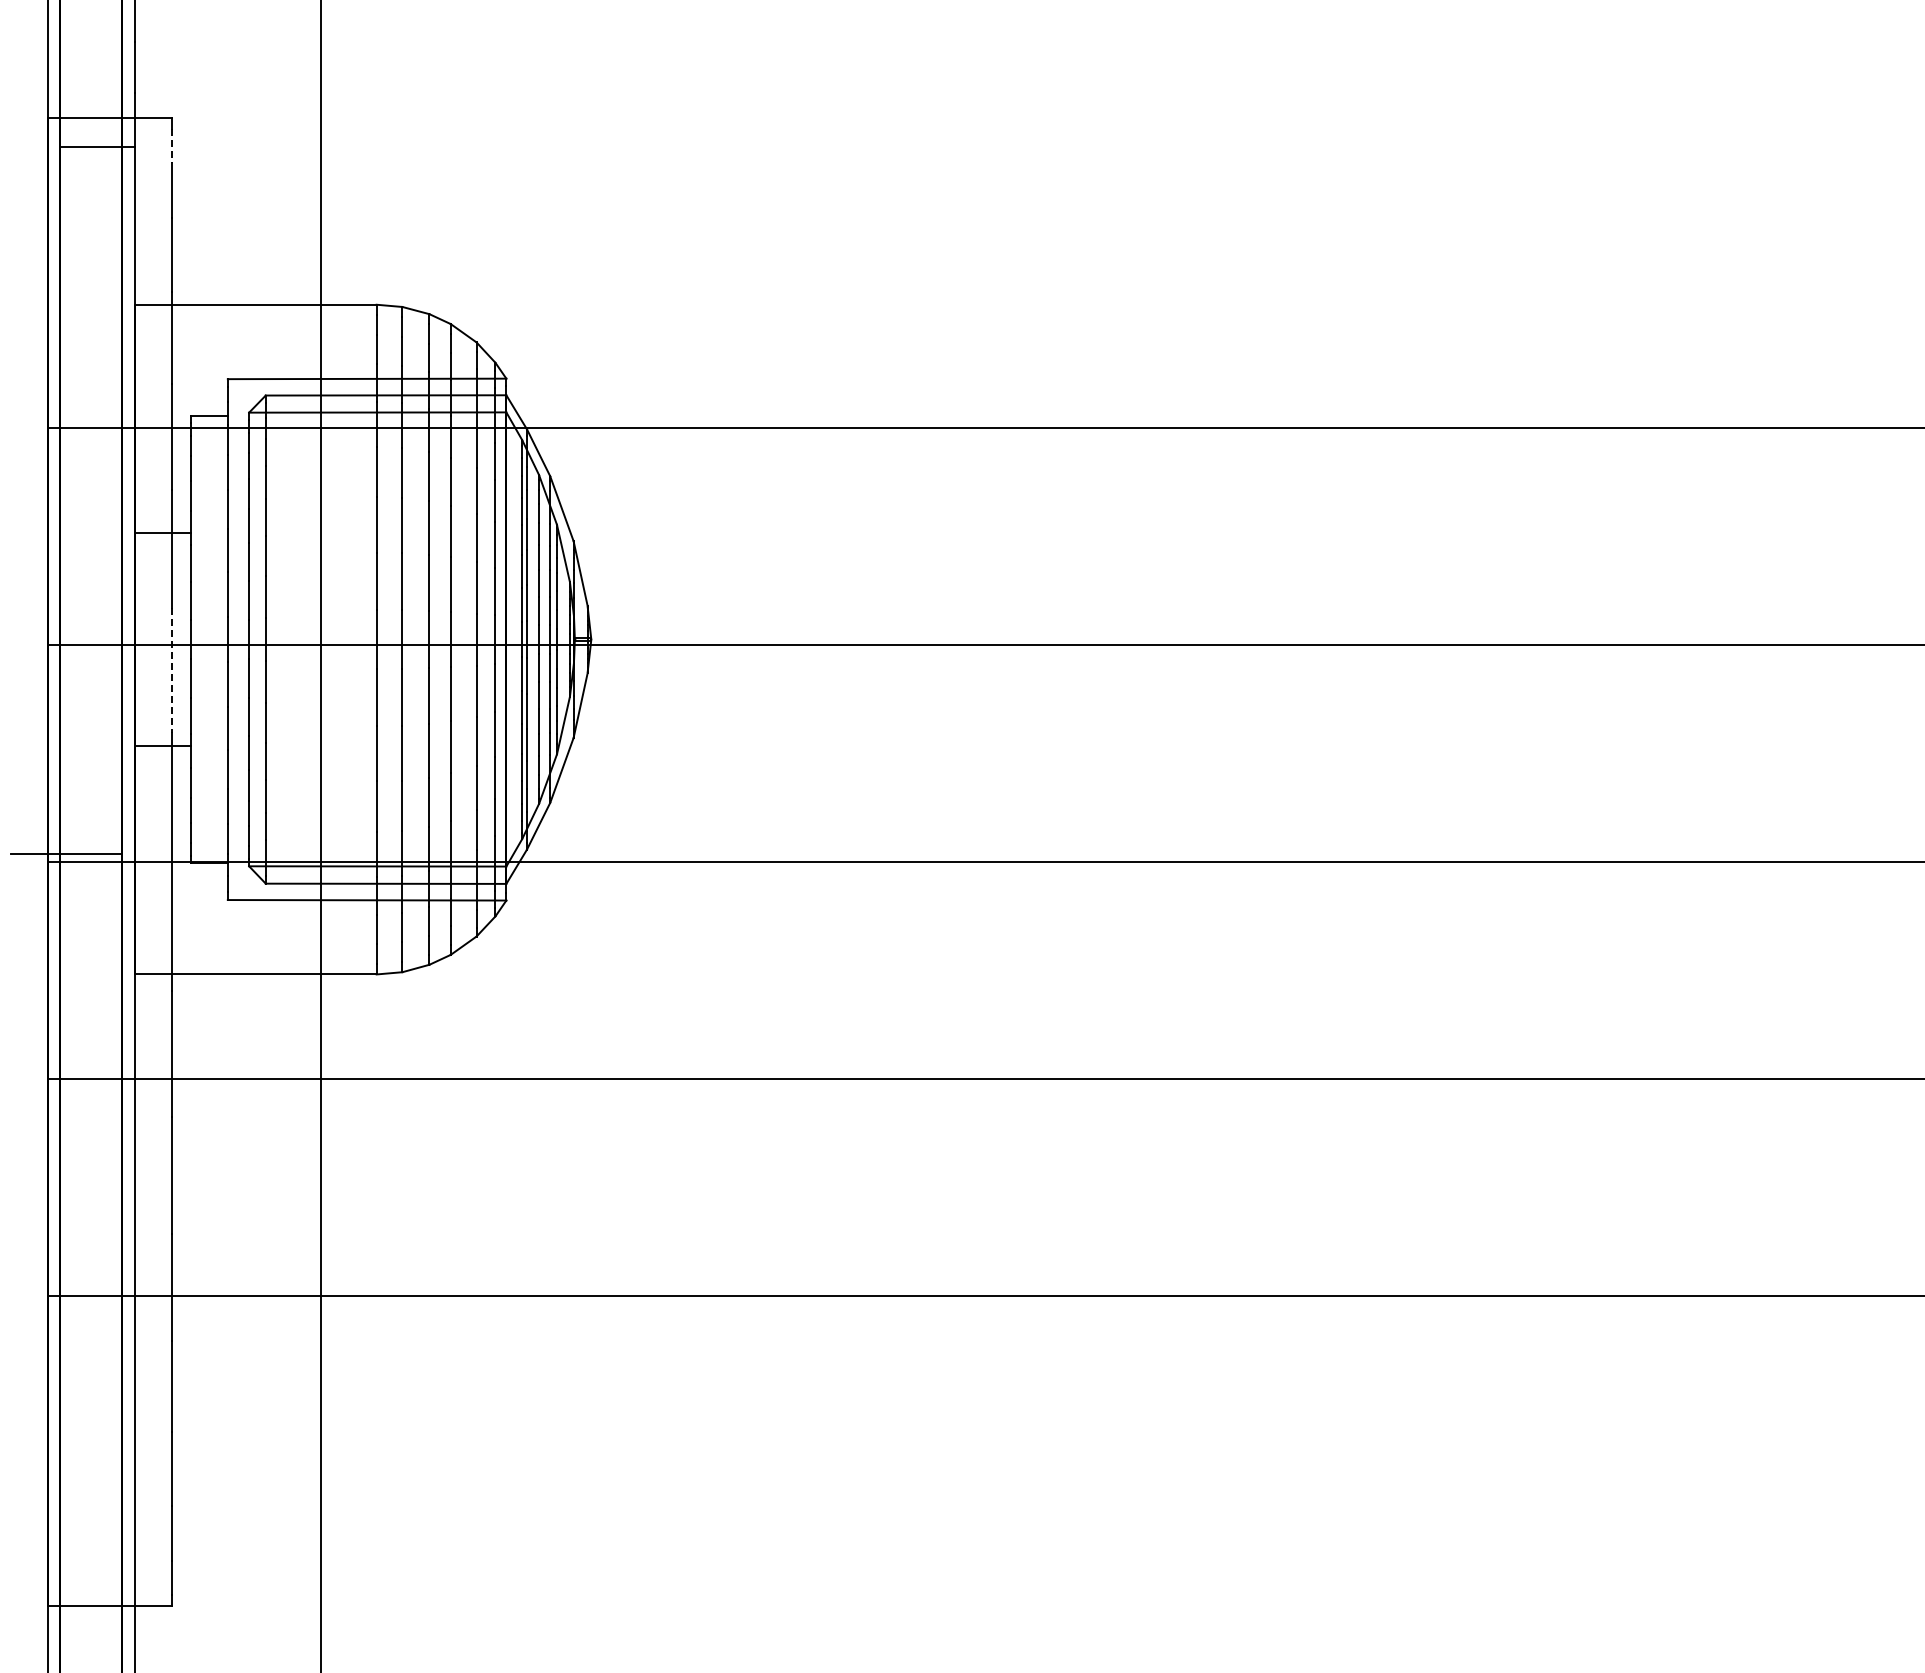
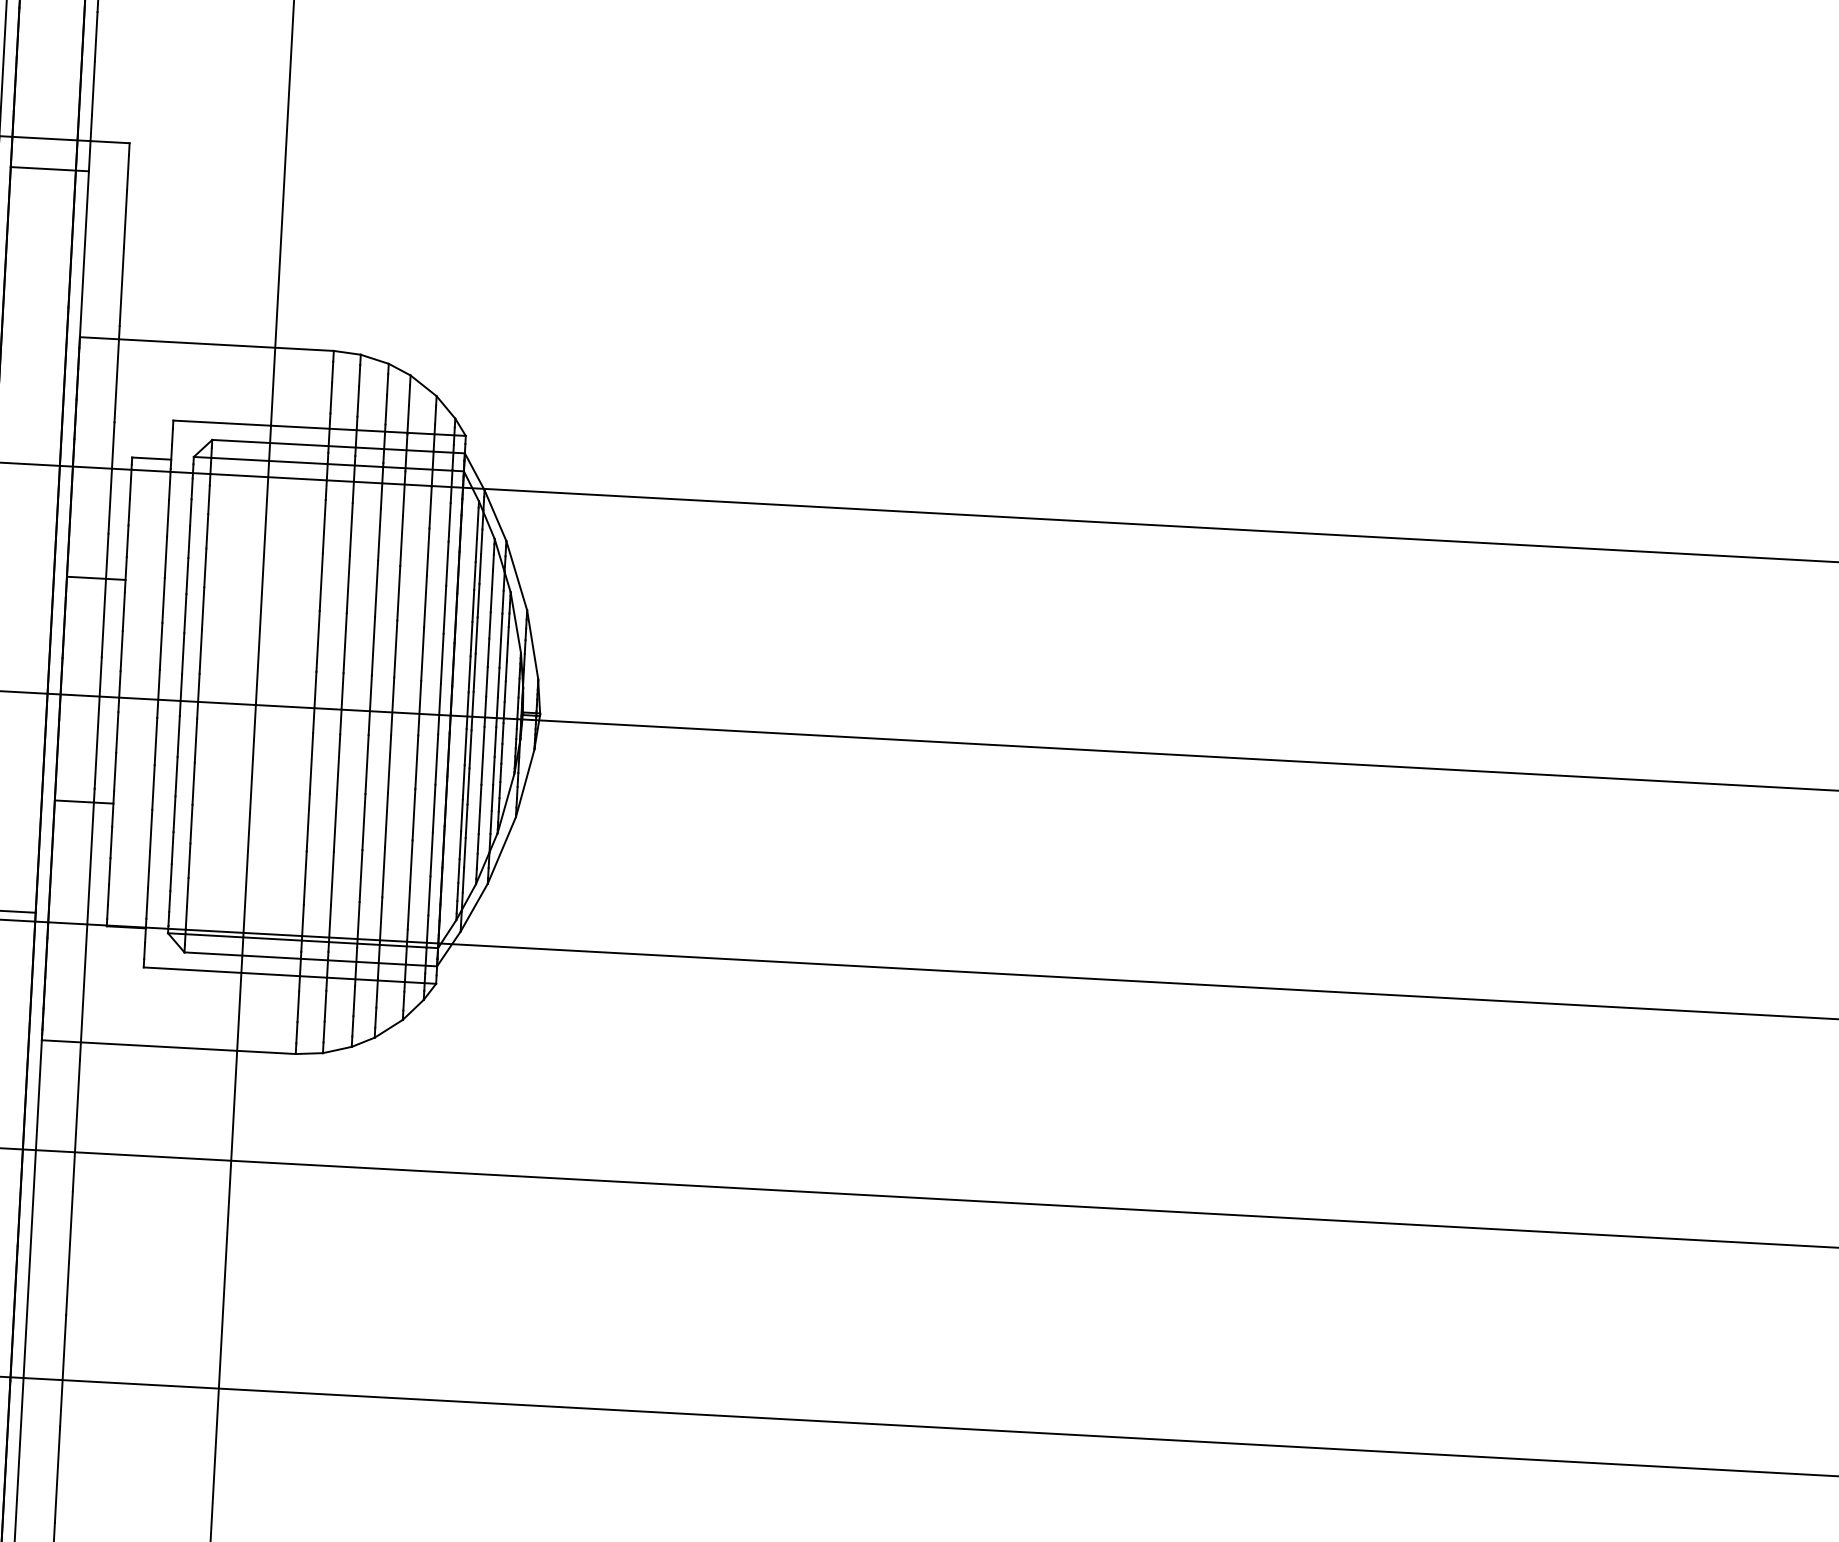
line: (172, 146) -> (128, 173), dashed -> solid
line: (172, 670) -> (98, 723), dashed -> solid

